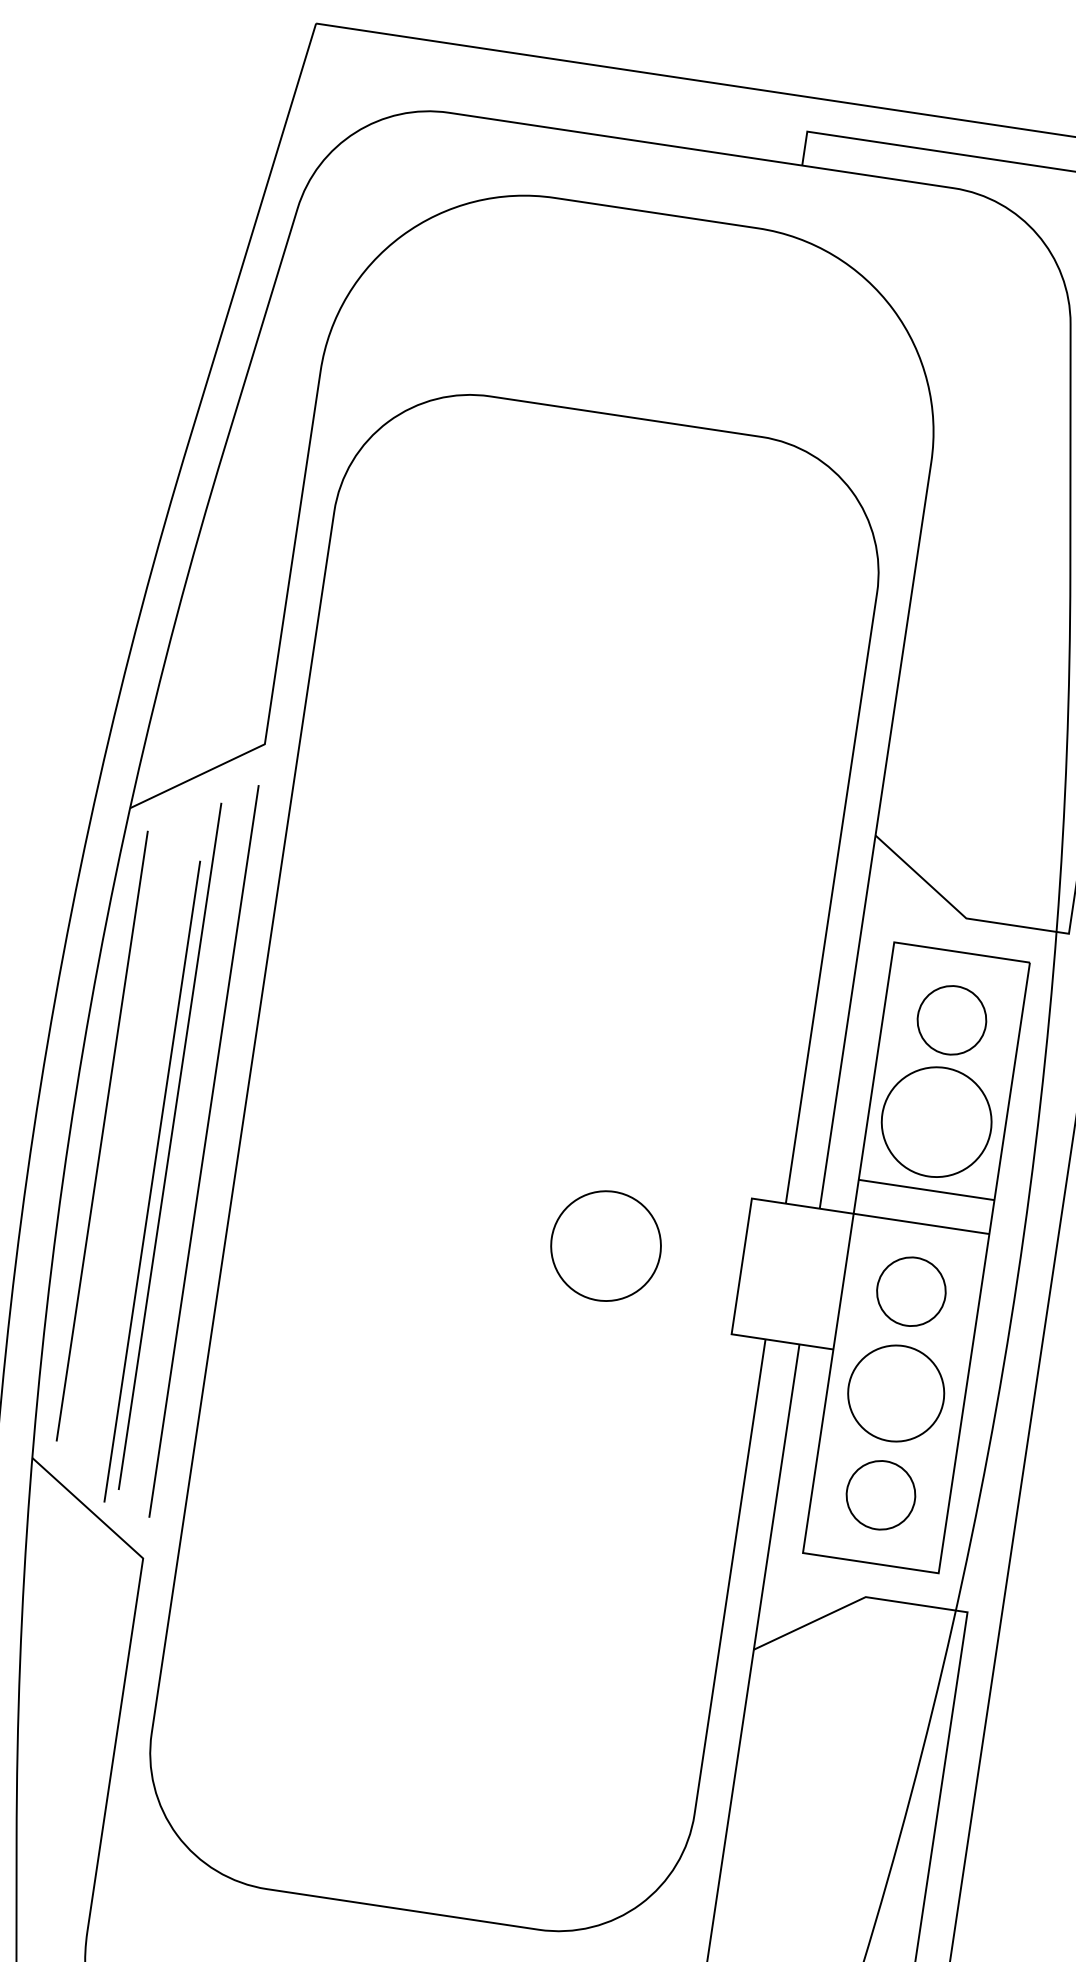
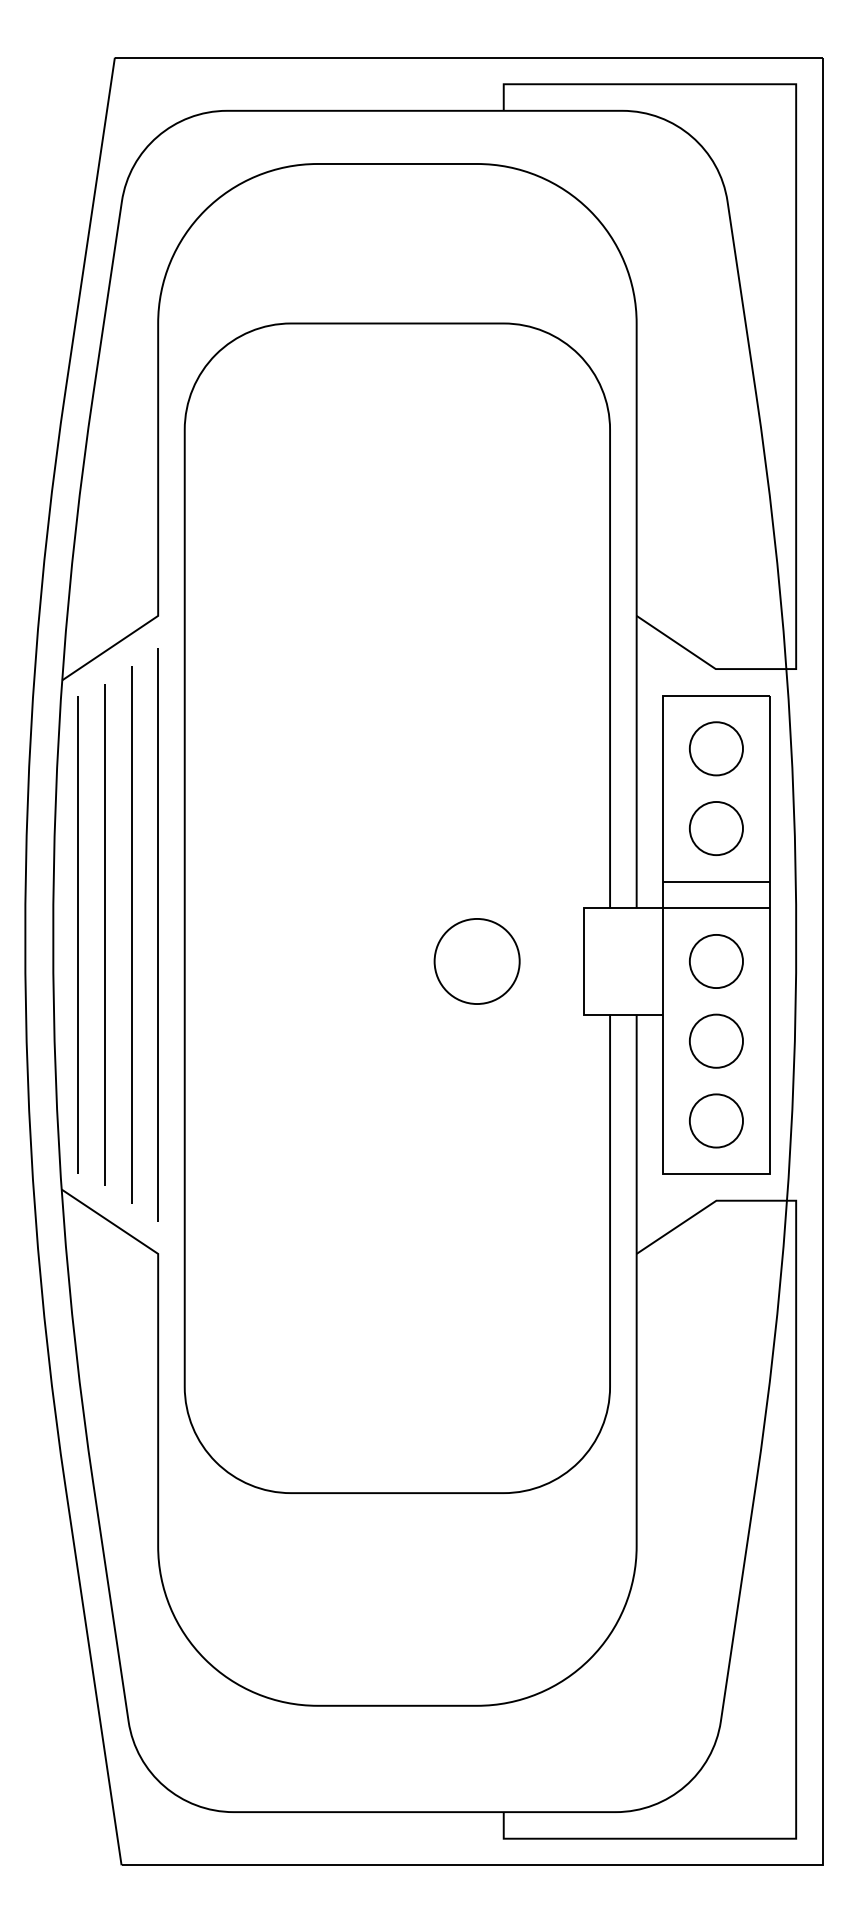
circle: (936, 1122) -> (716, 828), size x0.62
line: (151, 1180) -> (104, 934), moved
circle: (895, 1392) -> (715, 1040), size x0.71

